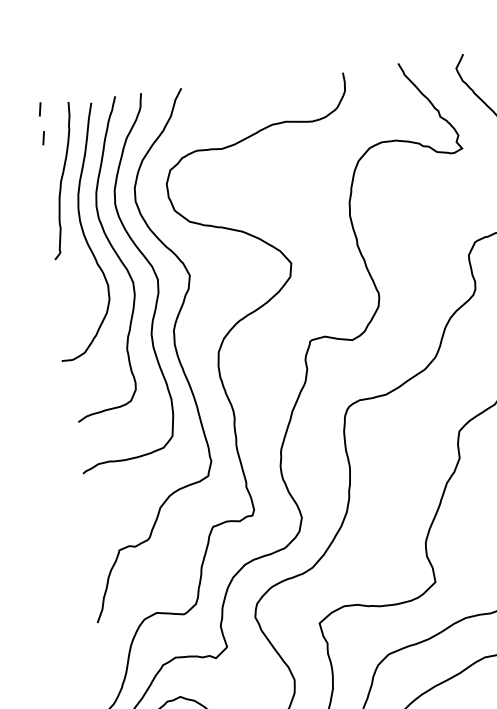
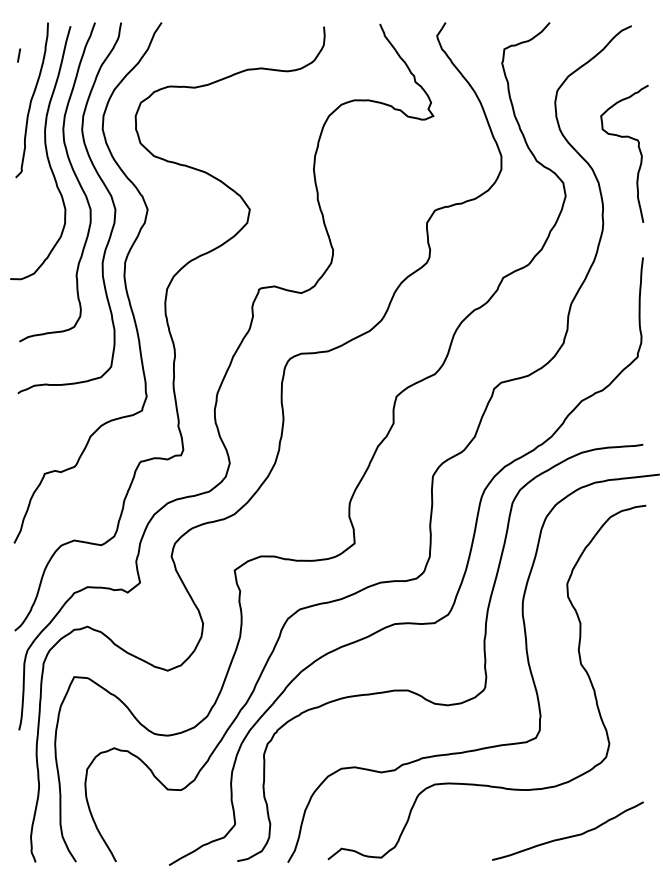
line: (39, 109) -> (18, 26), removed

